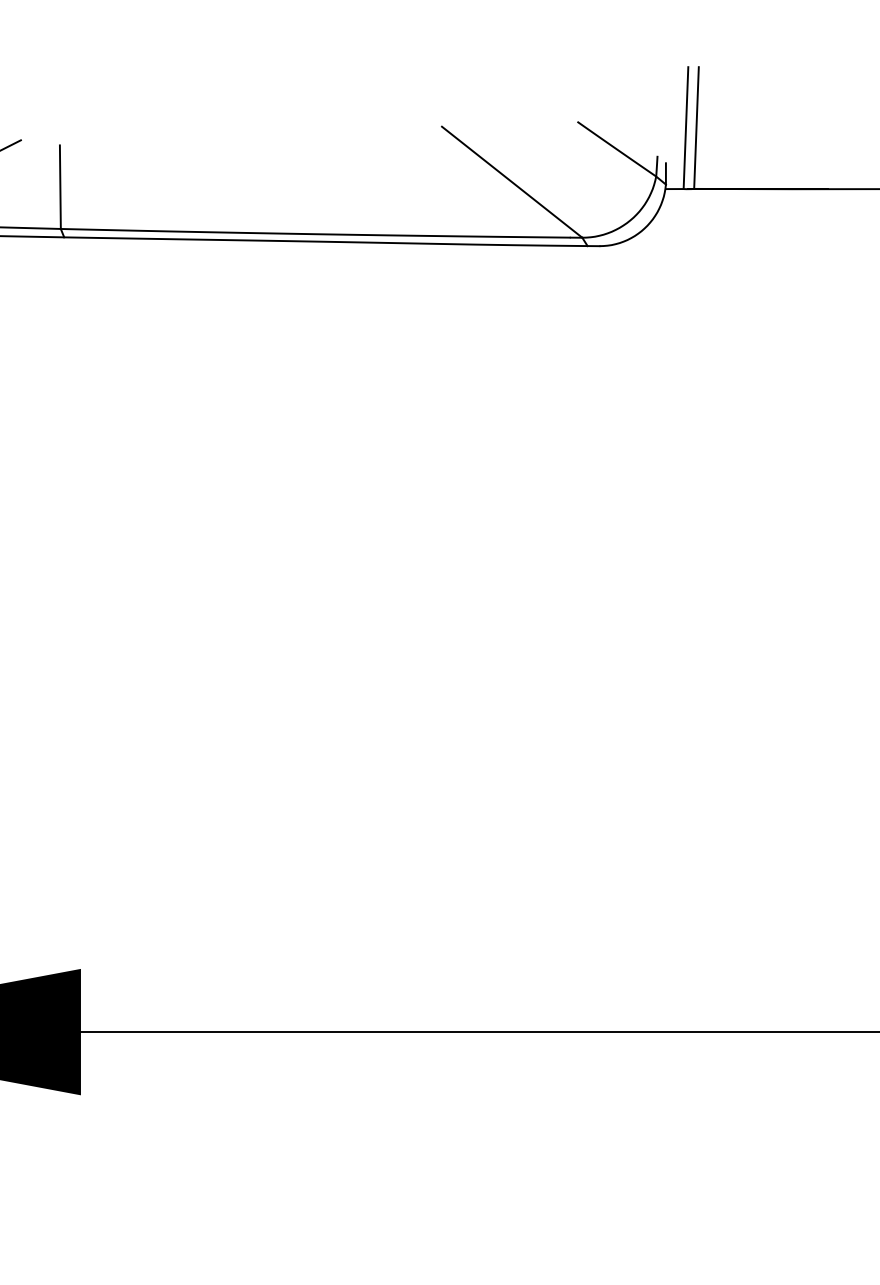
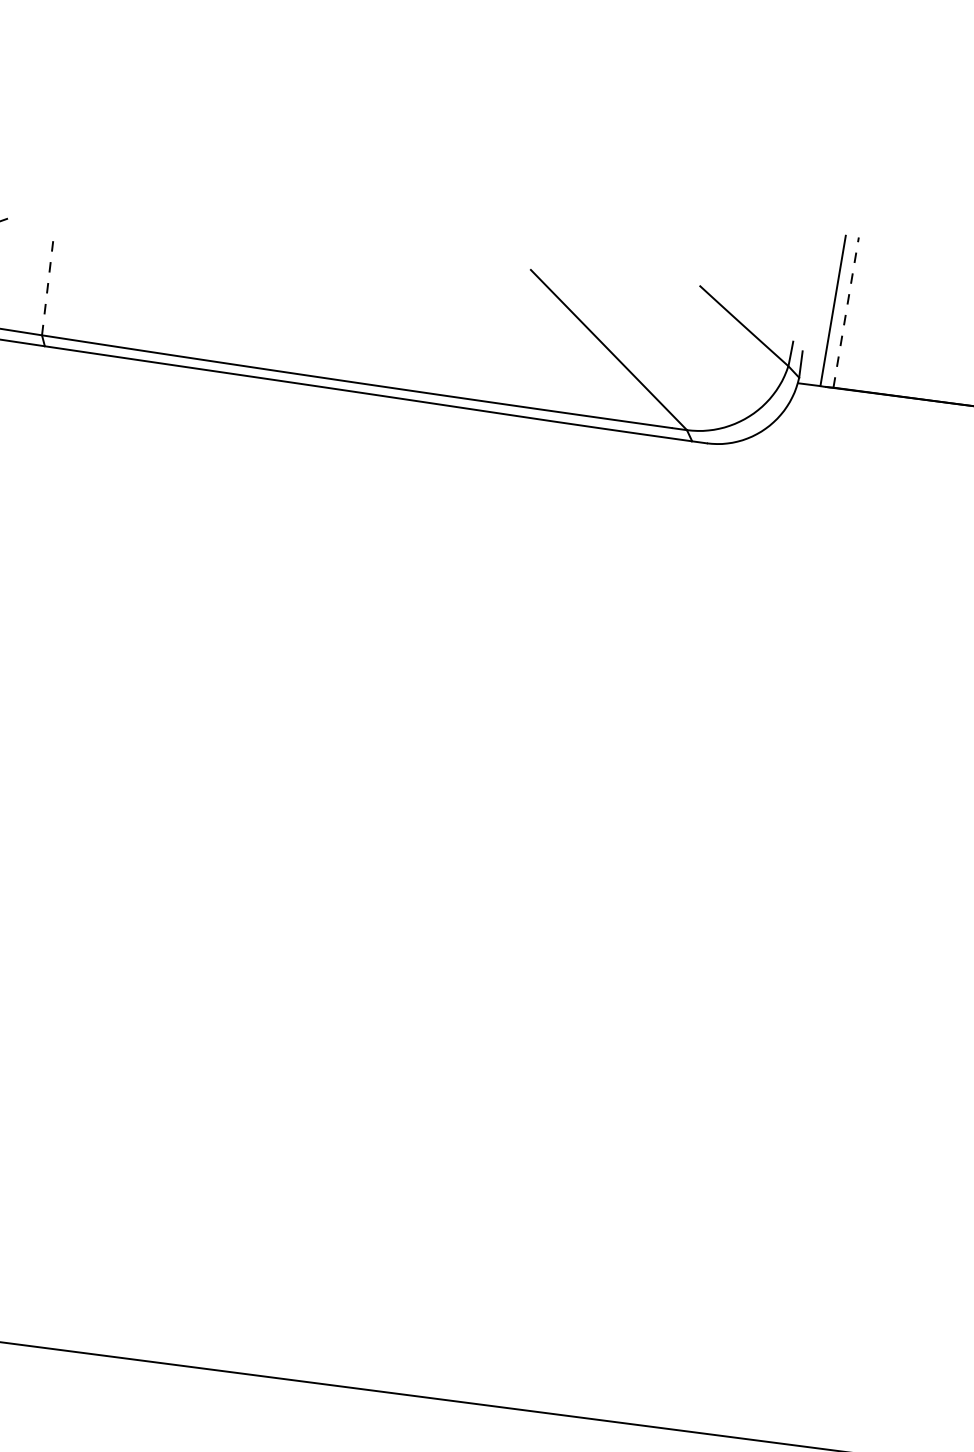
line: (696, 128) -> (846, 313), solid -> dashed
line: (60, 187) -> (48, 283), solid -> dashed

